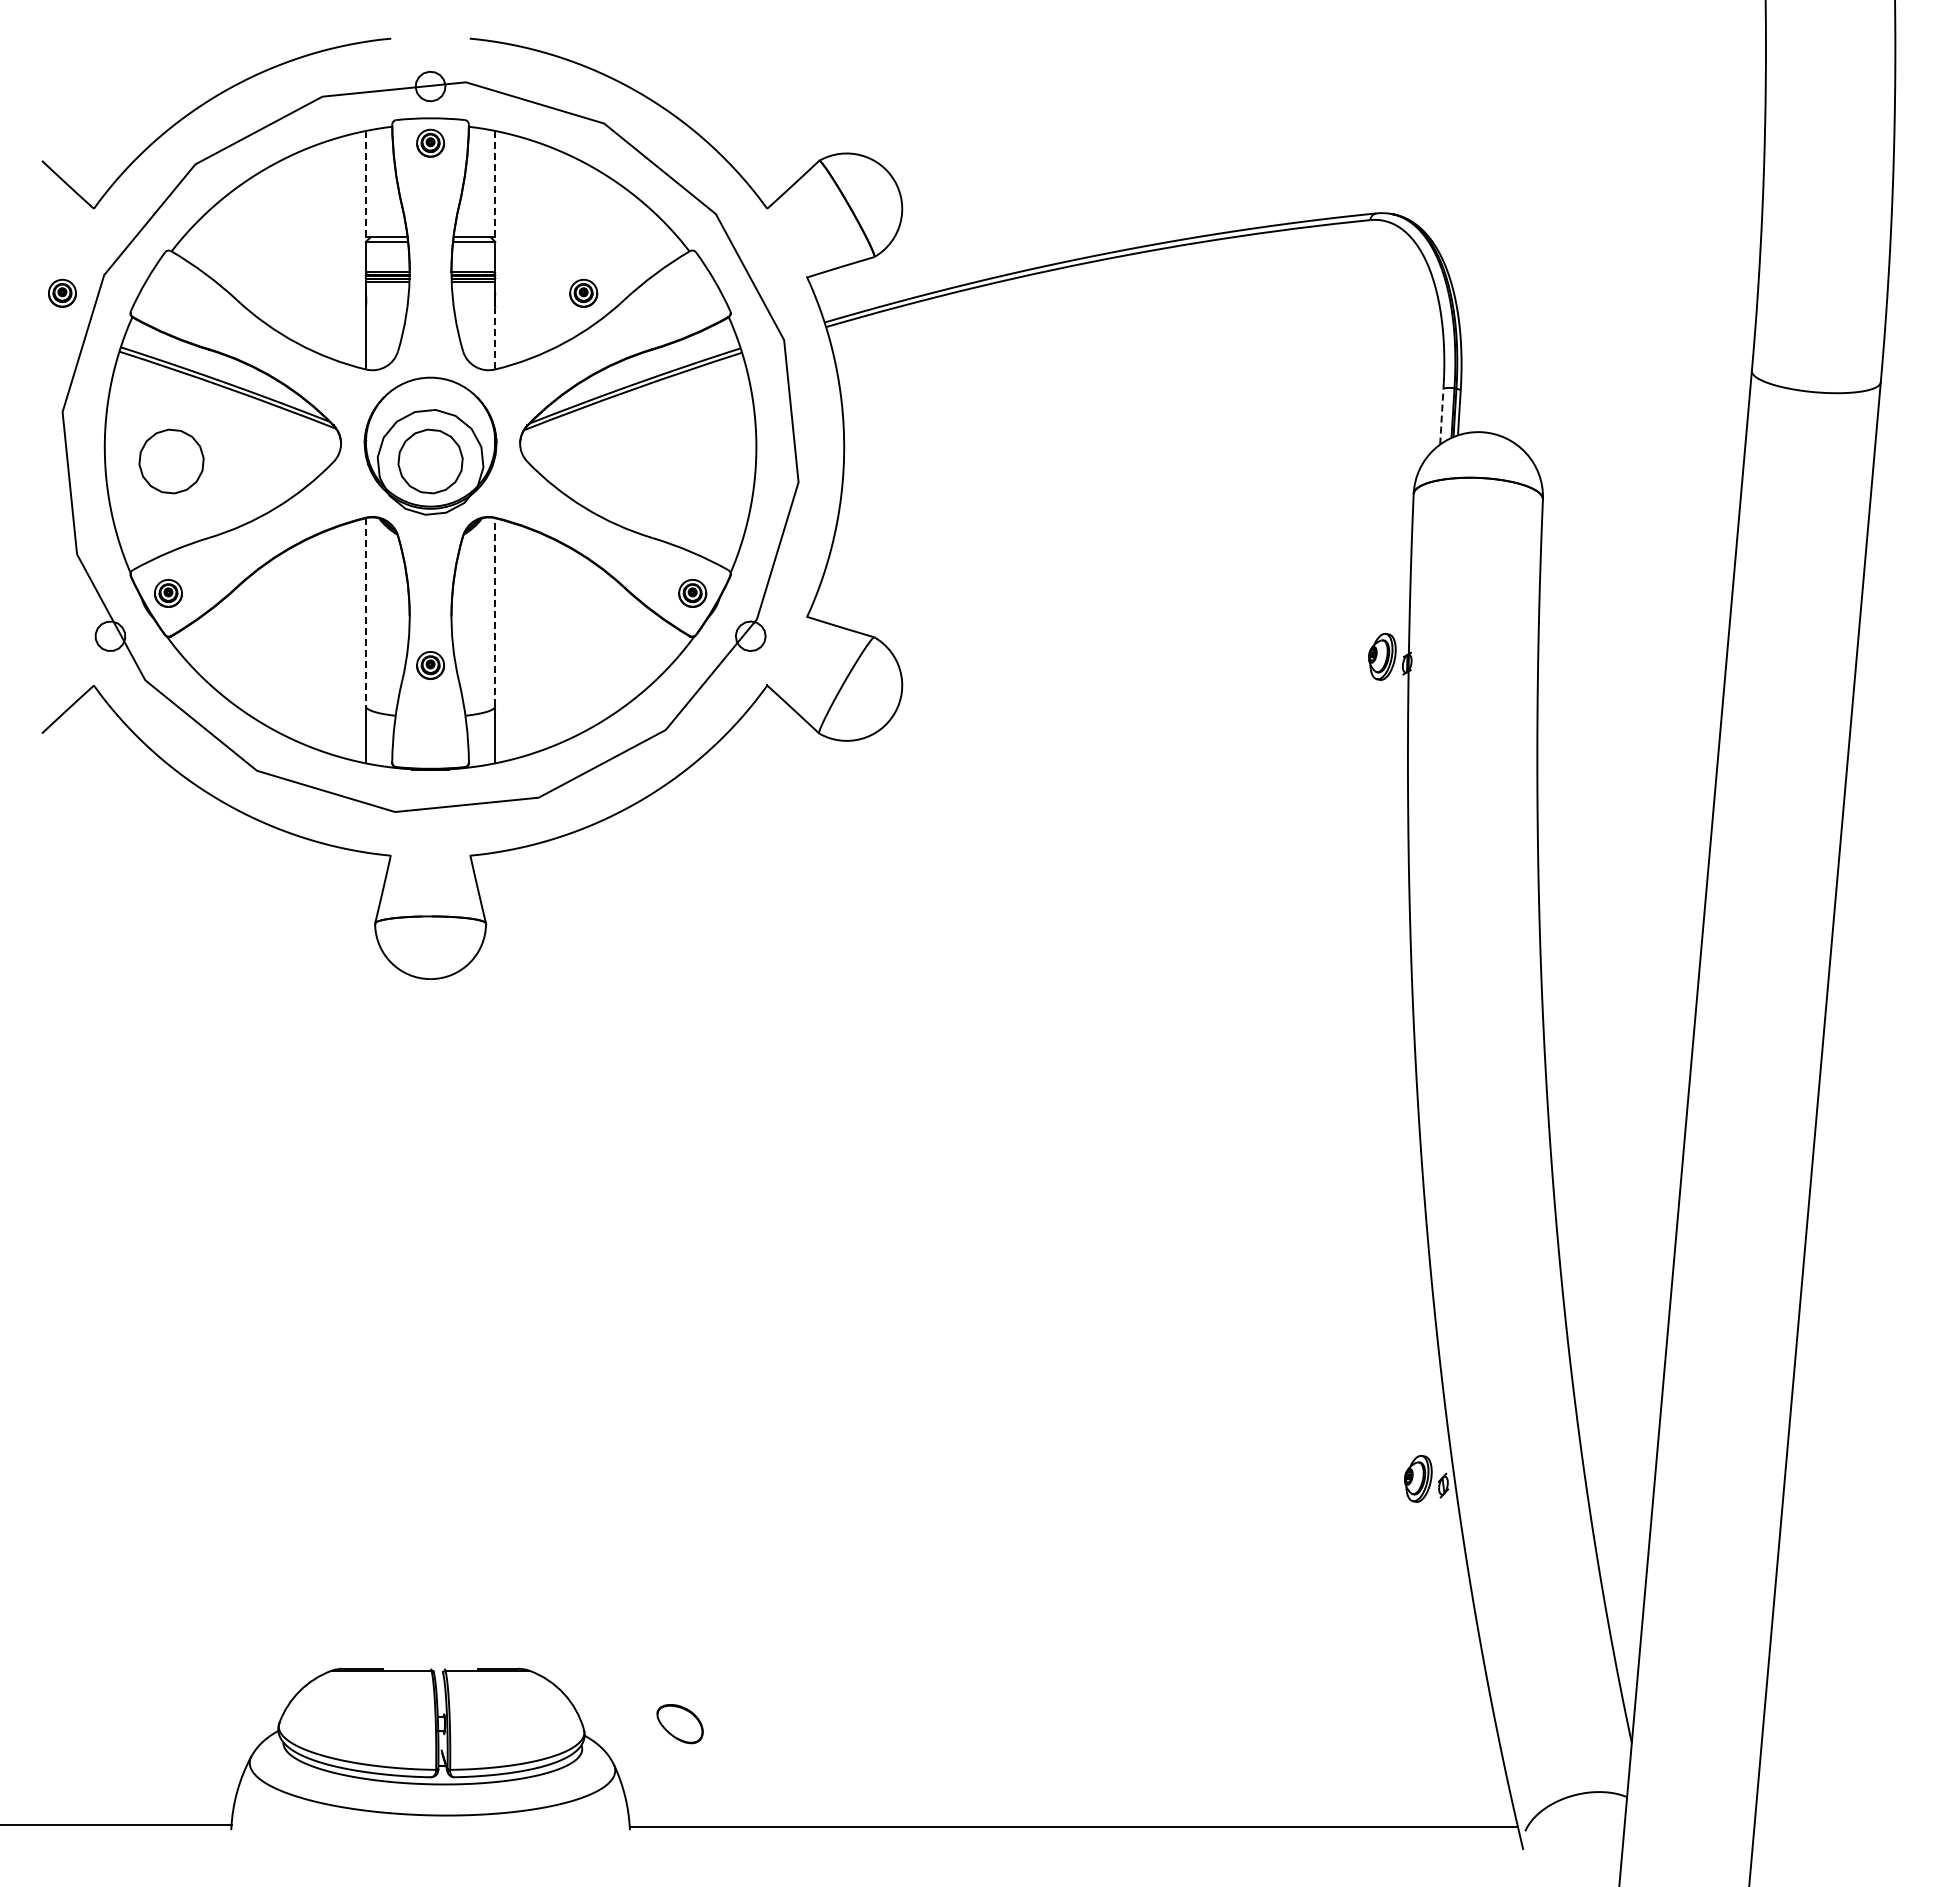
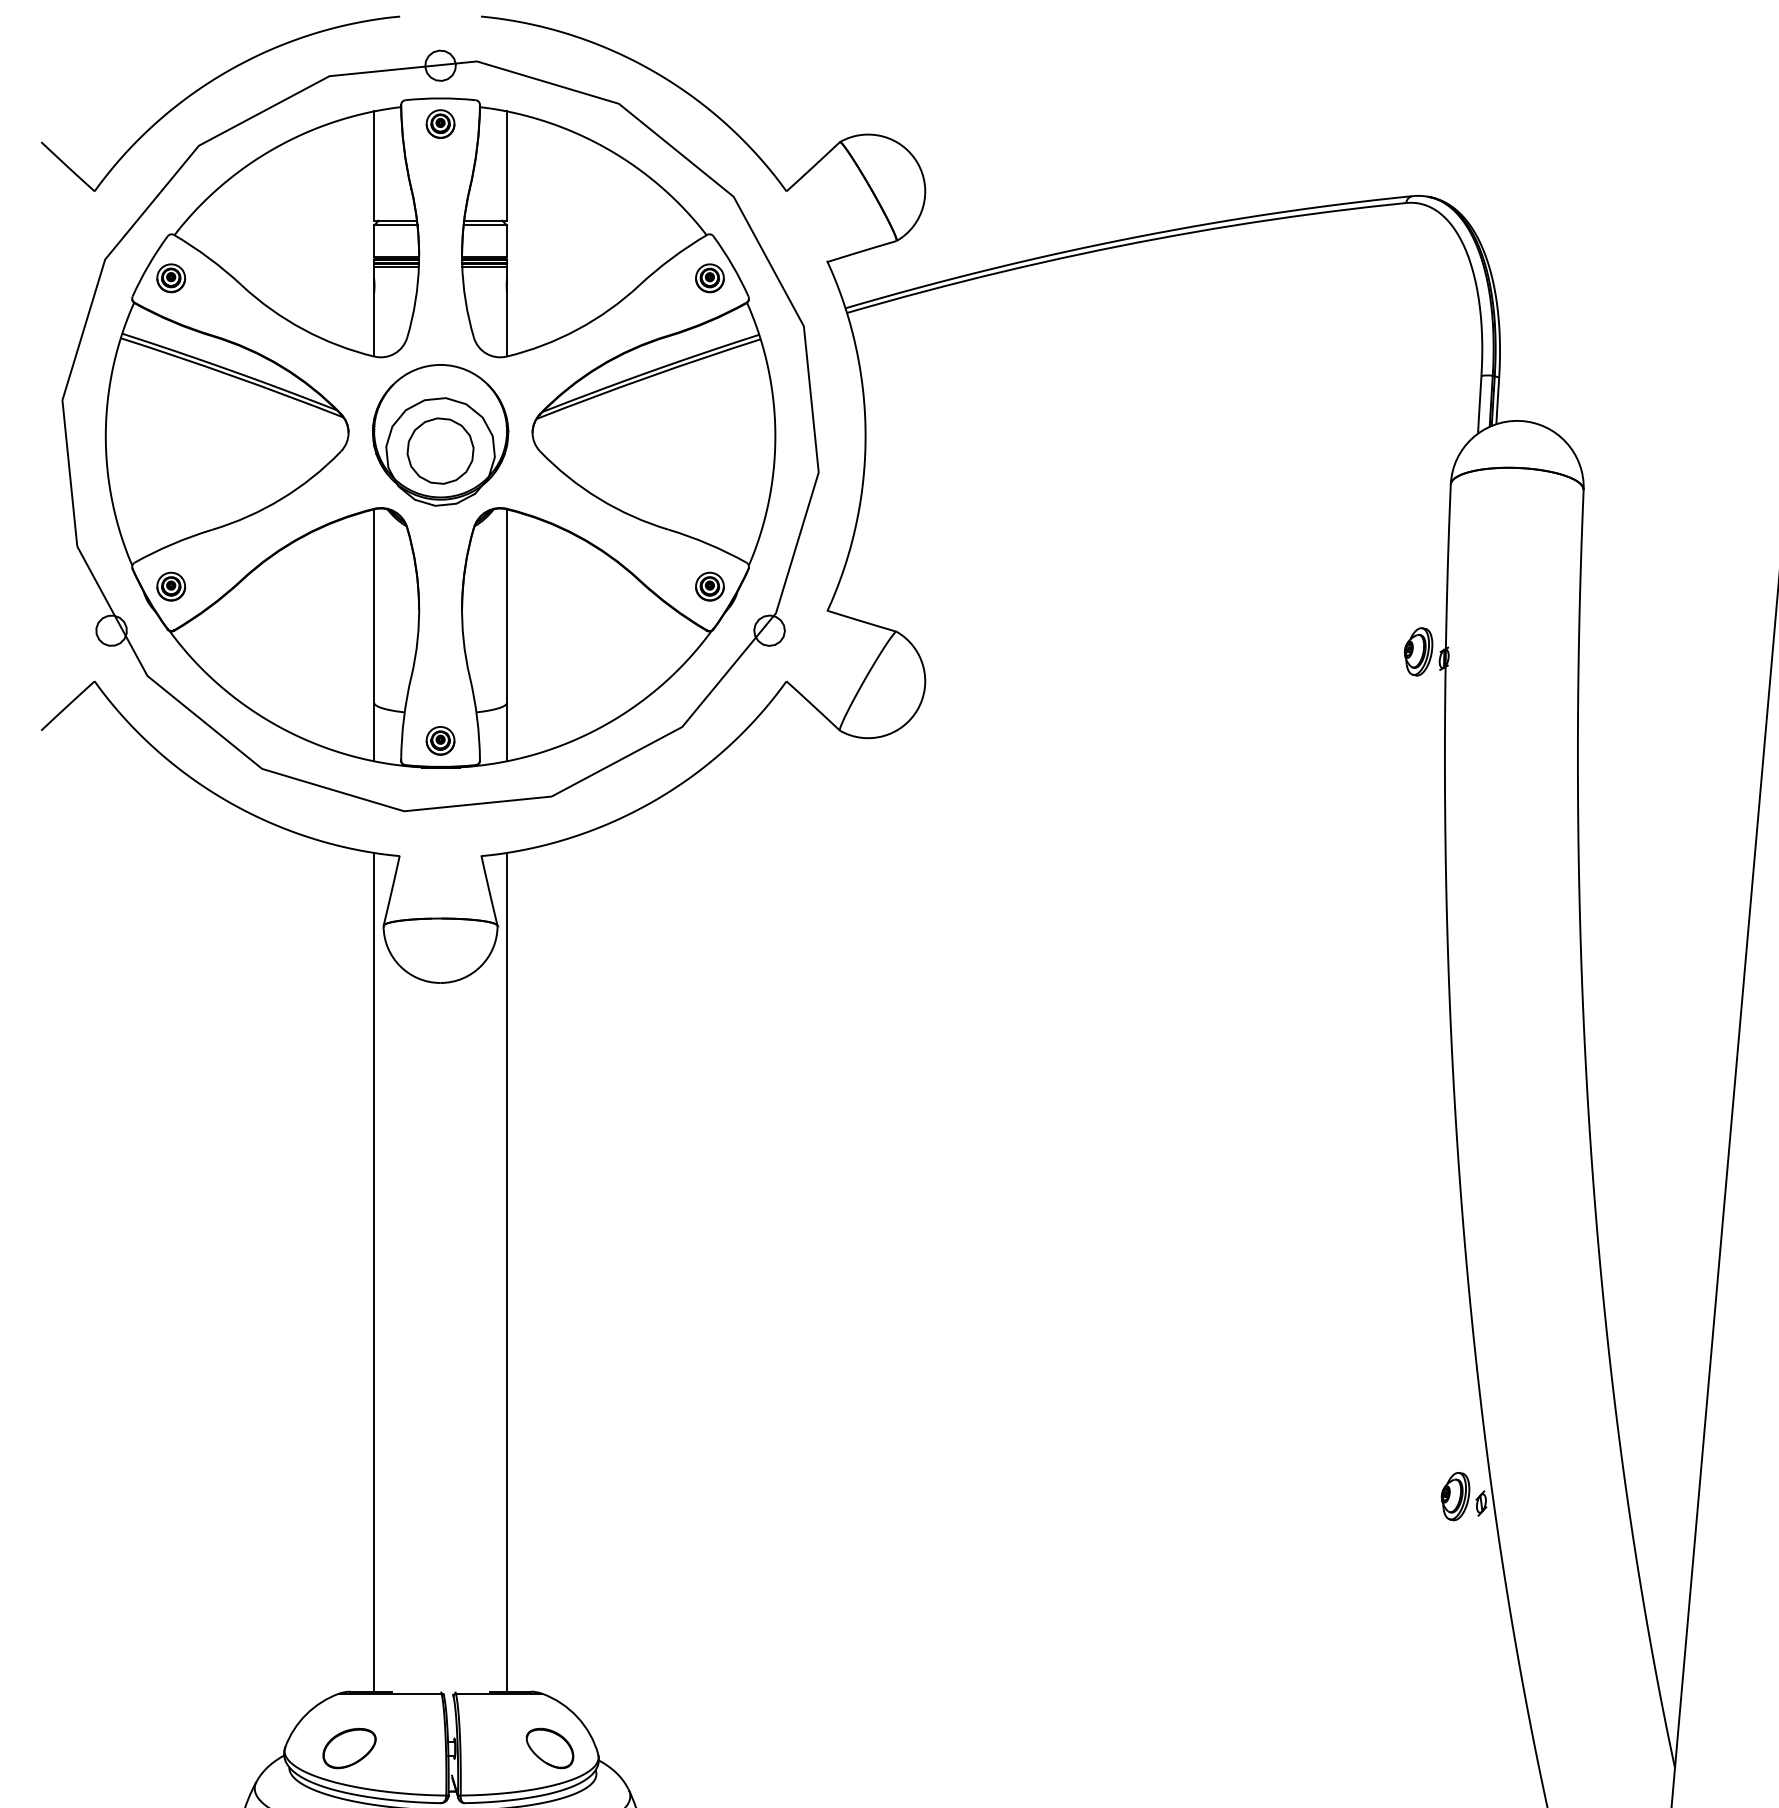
line: (495, 183) -> (507, 165), dashed -> solid
line: (365, 184) -> (373, 166), dashed -> solid
part: (62, 292) -> (171, 277), moved
part: (583, 292) -> (709, 277), moved
line: (495, 338) -> (507, 324), dashed -> solid
line: (1441, 417) -> (1479, 405), dashed -> solid
part: (171, 461) -> (174, 451), removed
line: (495, 611) -> (507, 605), dashed -> solid
line: (365, 612) -> (373, 606), dashed -> solid
part: (430, 665) -> (440, 740), moved
line: (365, 1260) -> (373, 1272), added
line: (495, 1260) -> (507, 1272), added
part: (341, 1724) -> (349, 1748), added
part: (679, 1724) -> (549, 1748), moved

